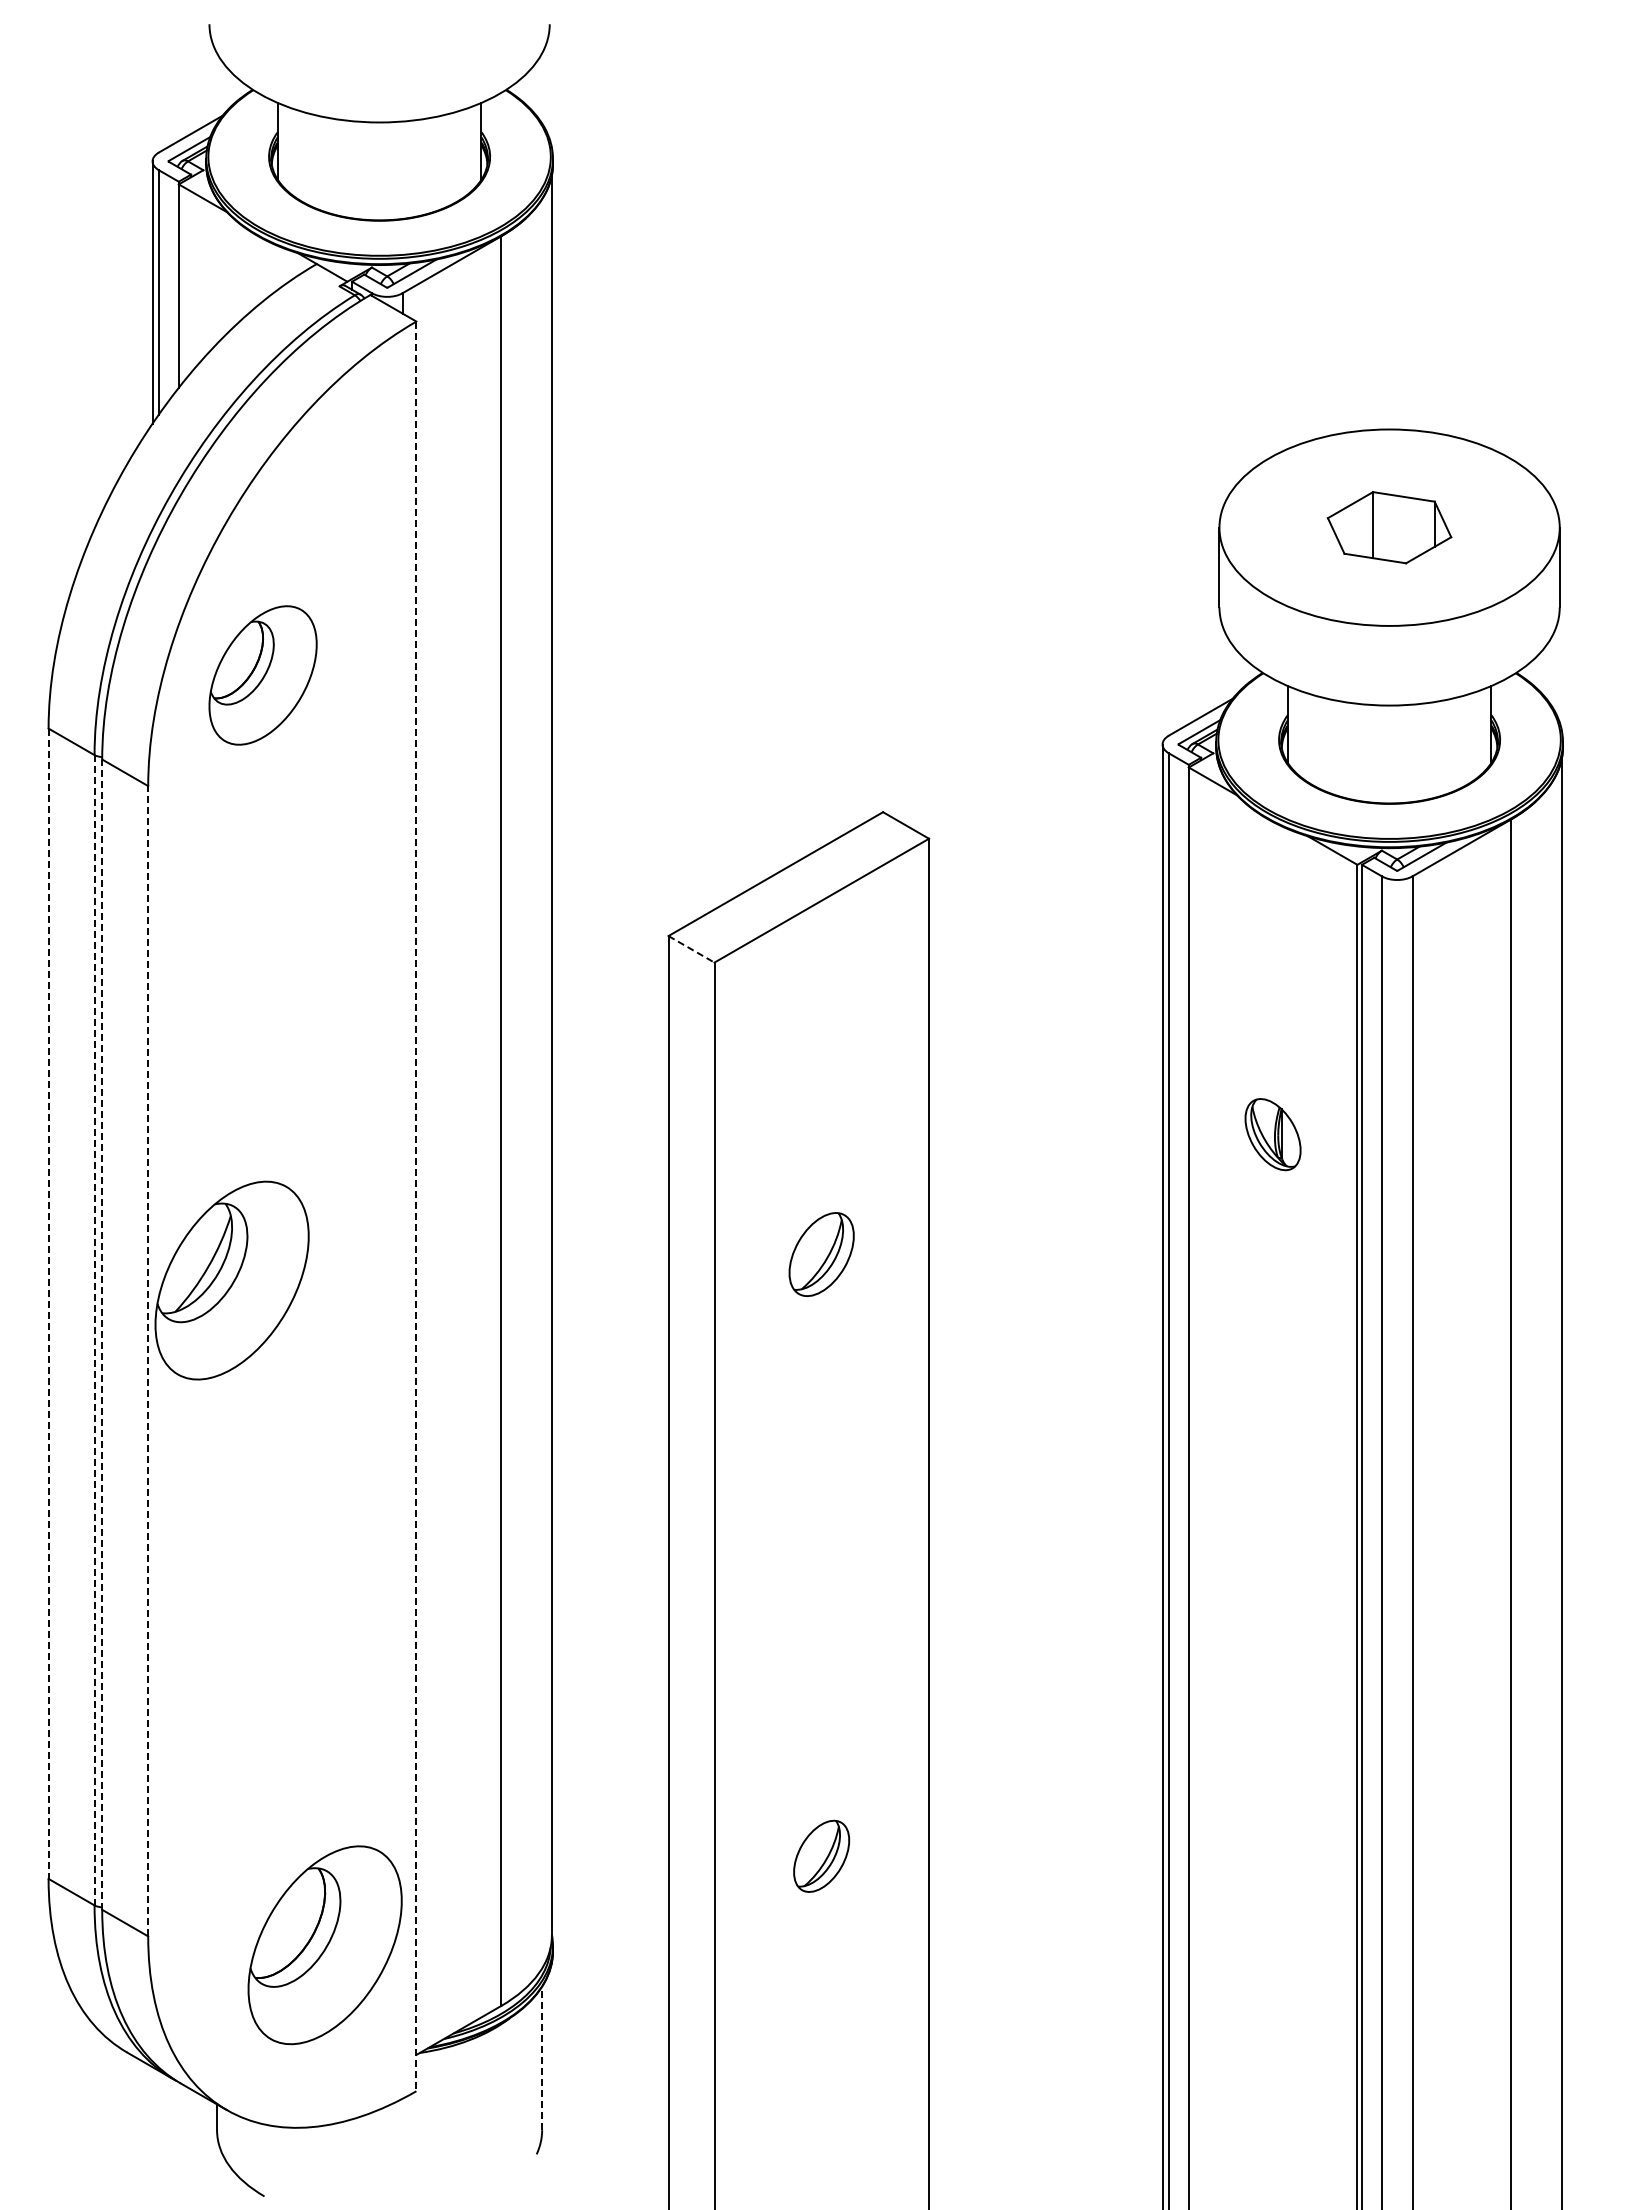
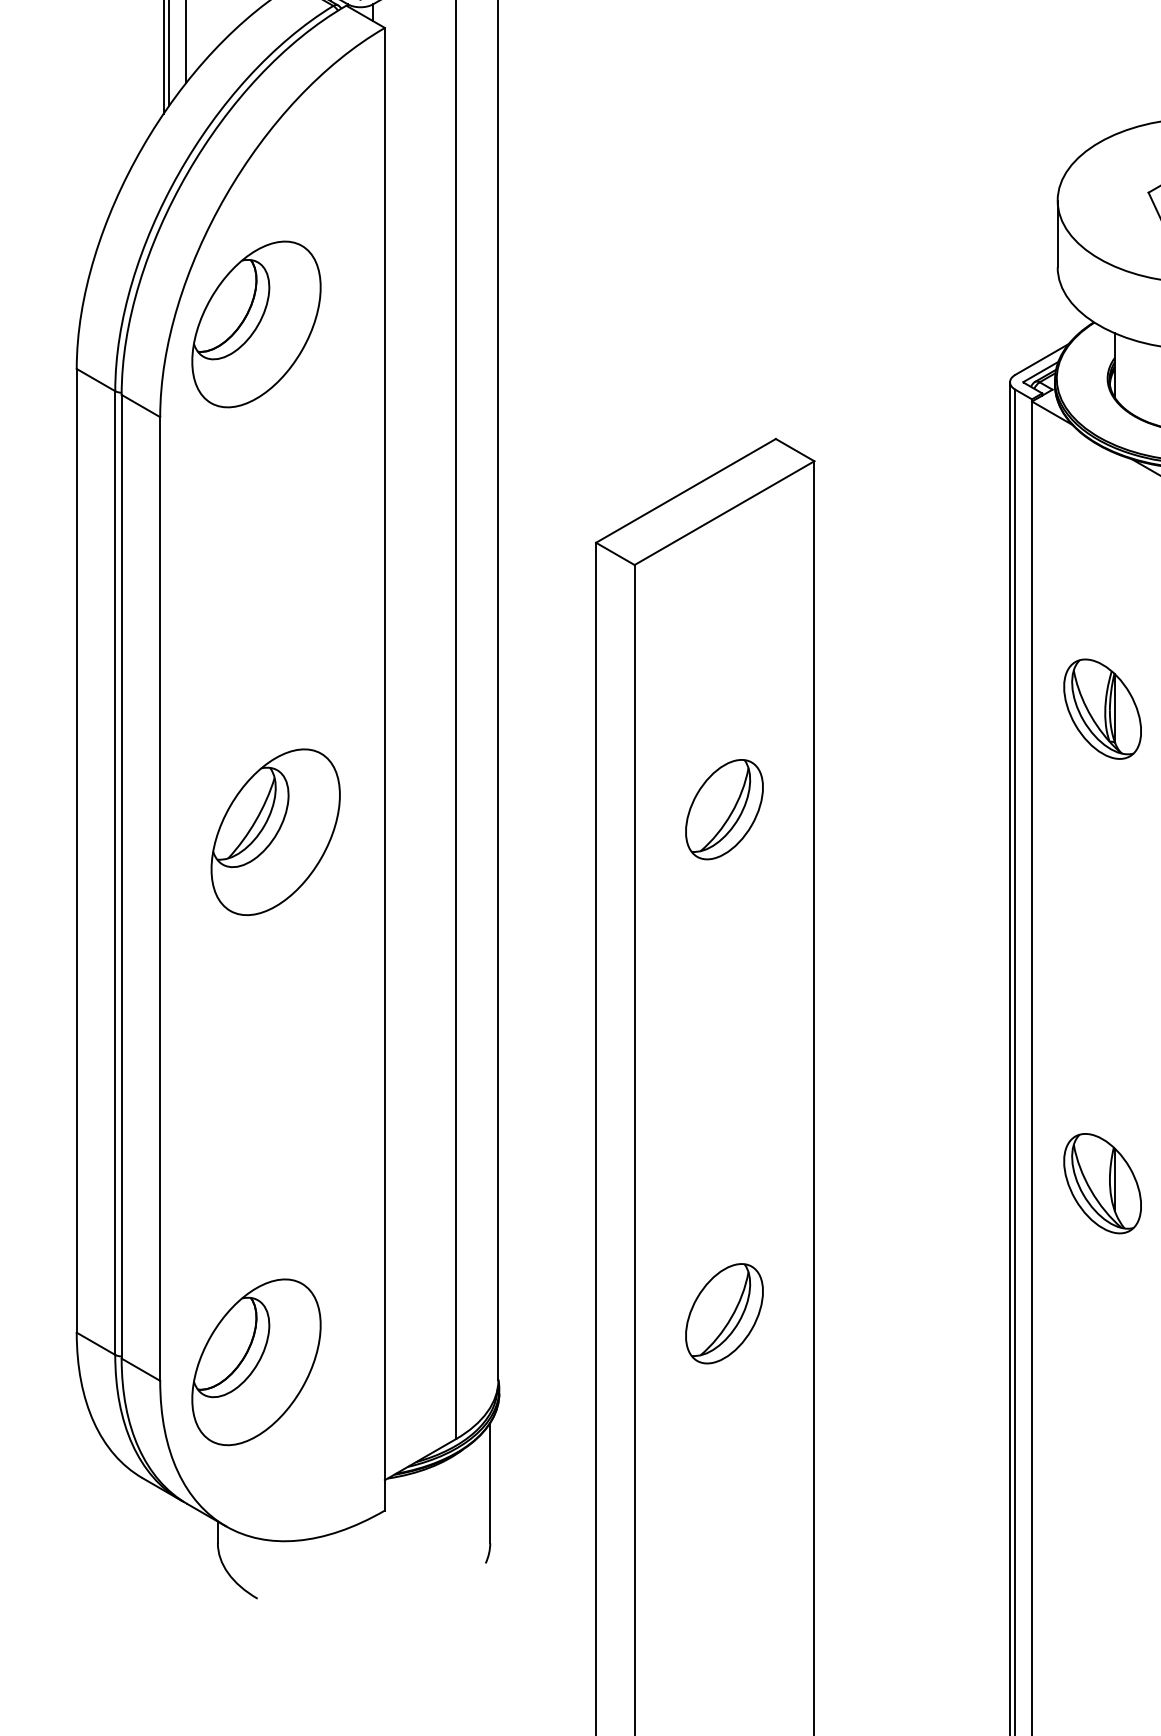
part: (262, 675) -> (255, 324), size x1.43
line: (691, 949) -> (615, 554), dashed -> solid
part: (1272, 1134) -> (1102, 709), size x1.67
line: (416, 1206) -> (384, 769), dashed -> solid
part: (821, 1254) -> (724, 809), size x1.43
part: (231, 1280) -> (275, 832), moved
line: (48, 1304) -> (76, 851), dashed -> solid
line: (94, 1330) -> (115, 873), dashed -> solid
line: (102, 1334) -> (121, 876), dashed -> solid
line: (148, 1360) -> (160, 898), dashed -> solid
part: (1272, 1700) -> (1102, 1183), added
part: (821, 1856) -> (724, 1313), size x1.67
part: (324, 1945) -> (255, 1362), moved
line: (542, 2058) -> (490, 1483), dashed -> solid

